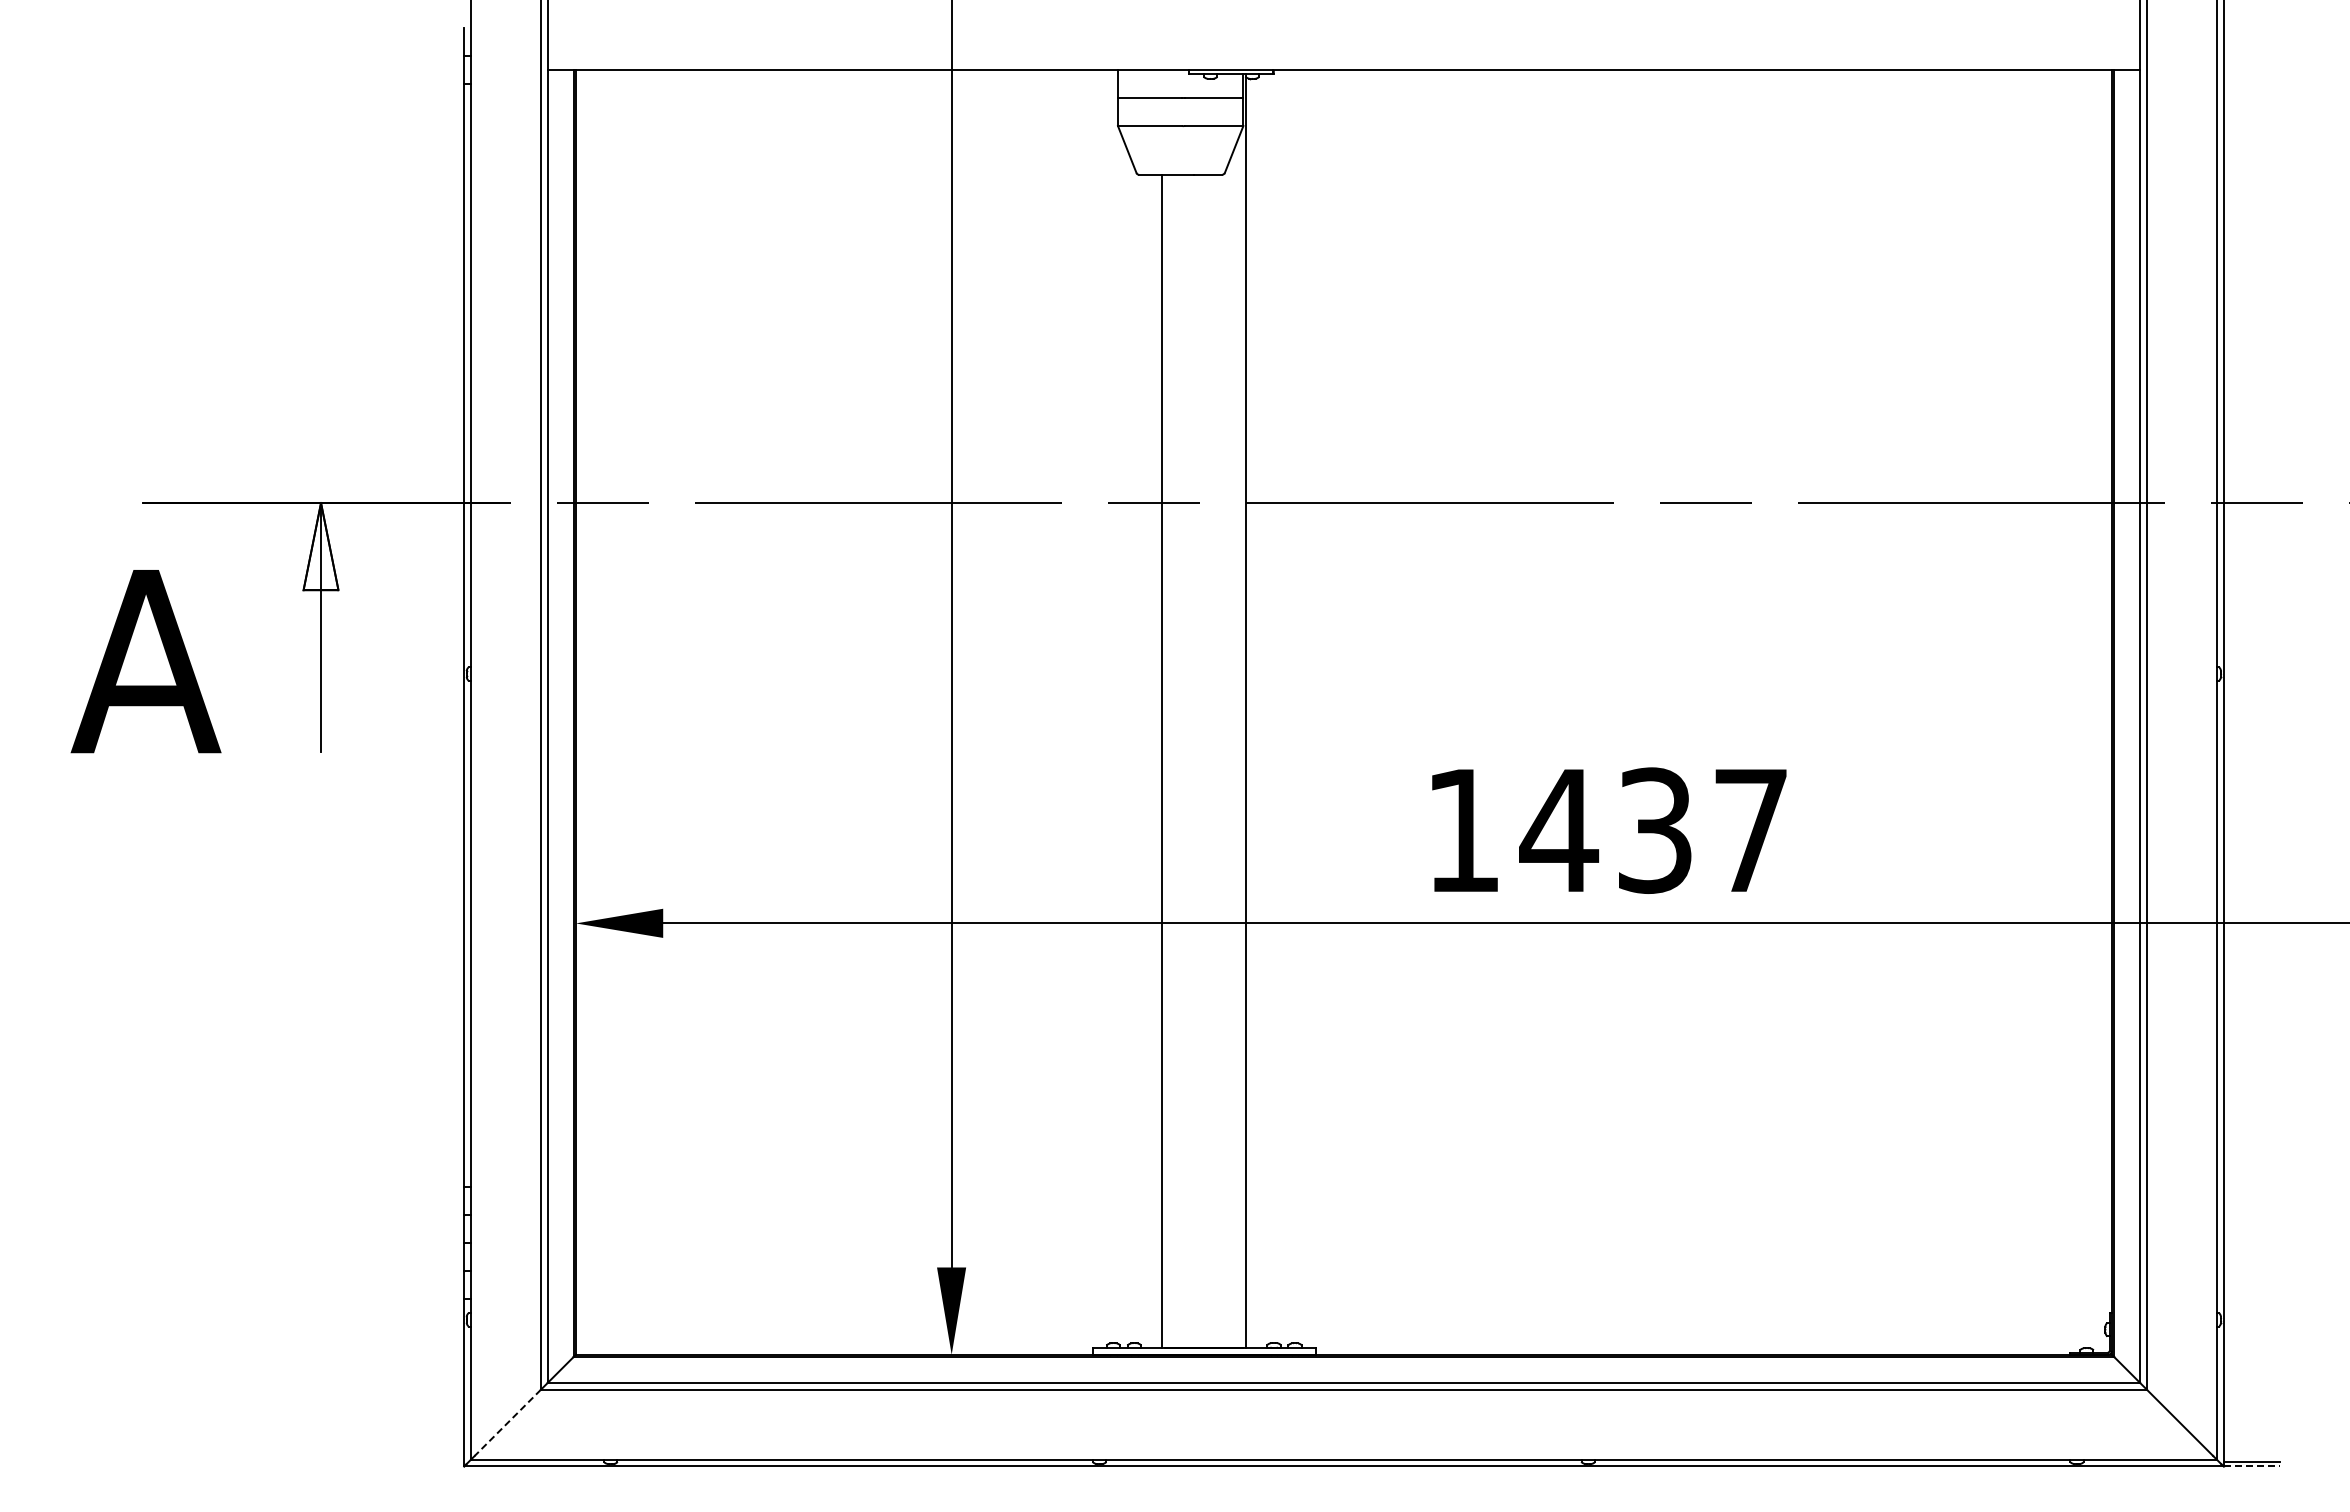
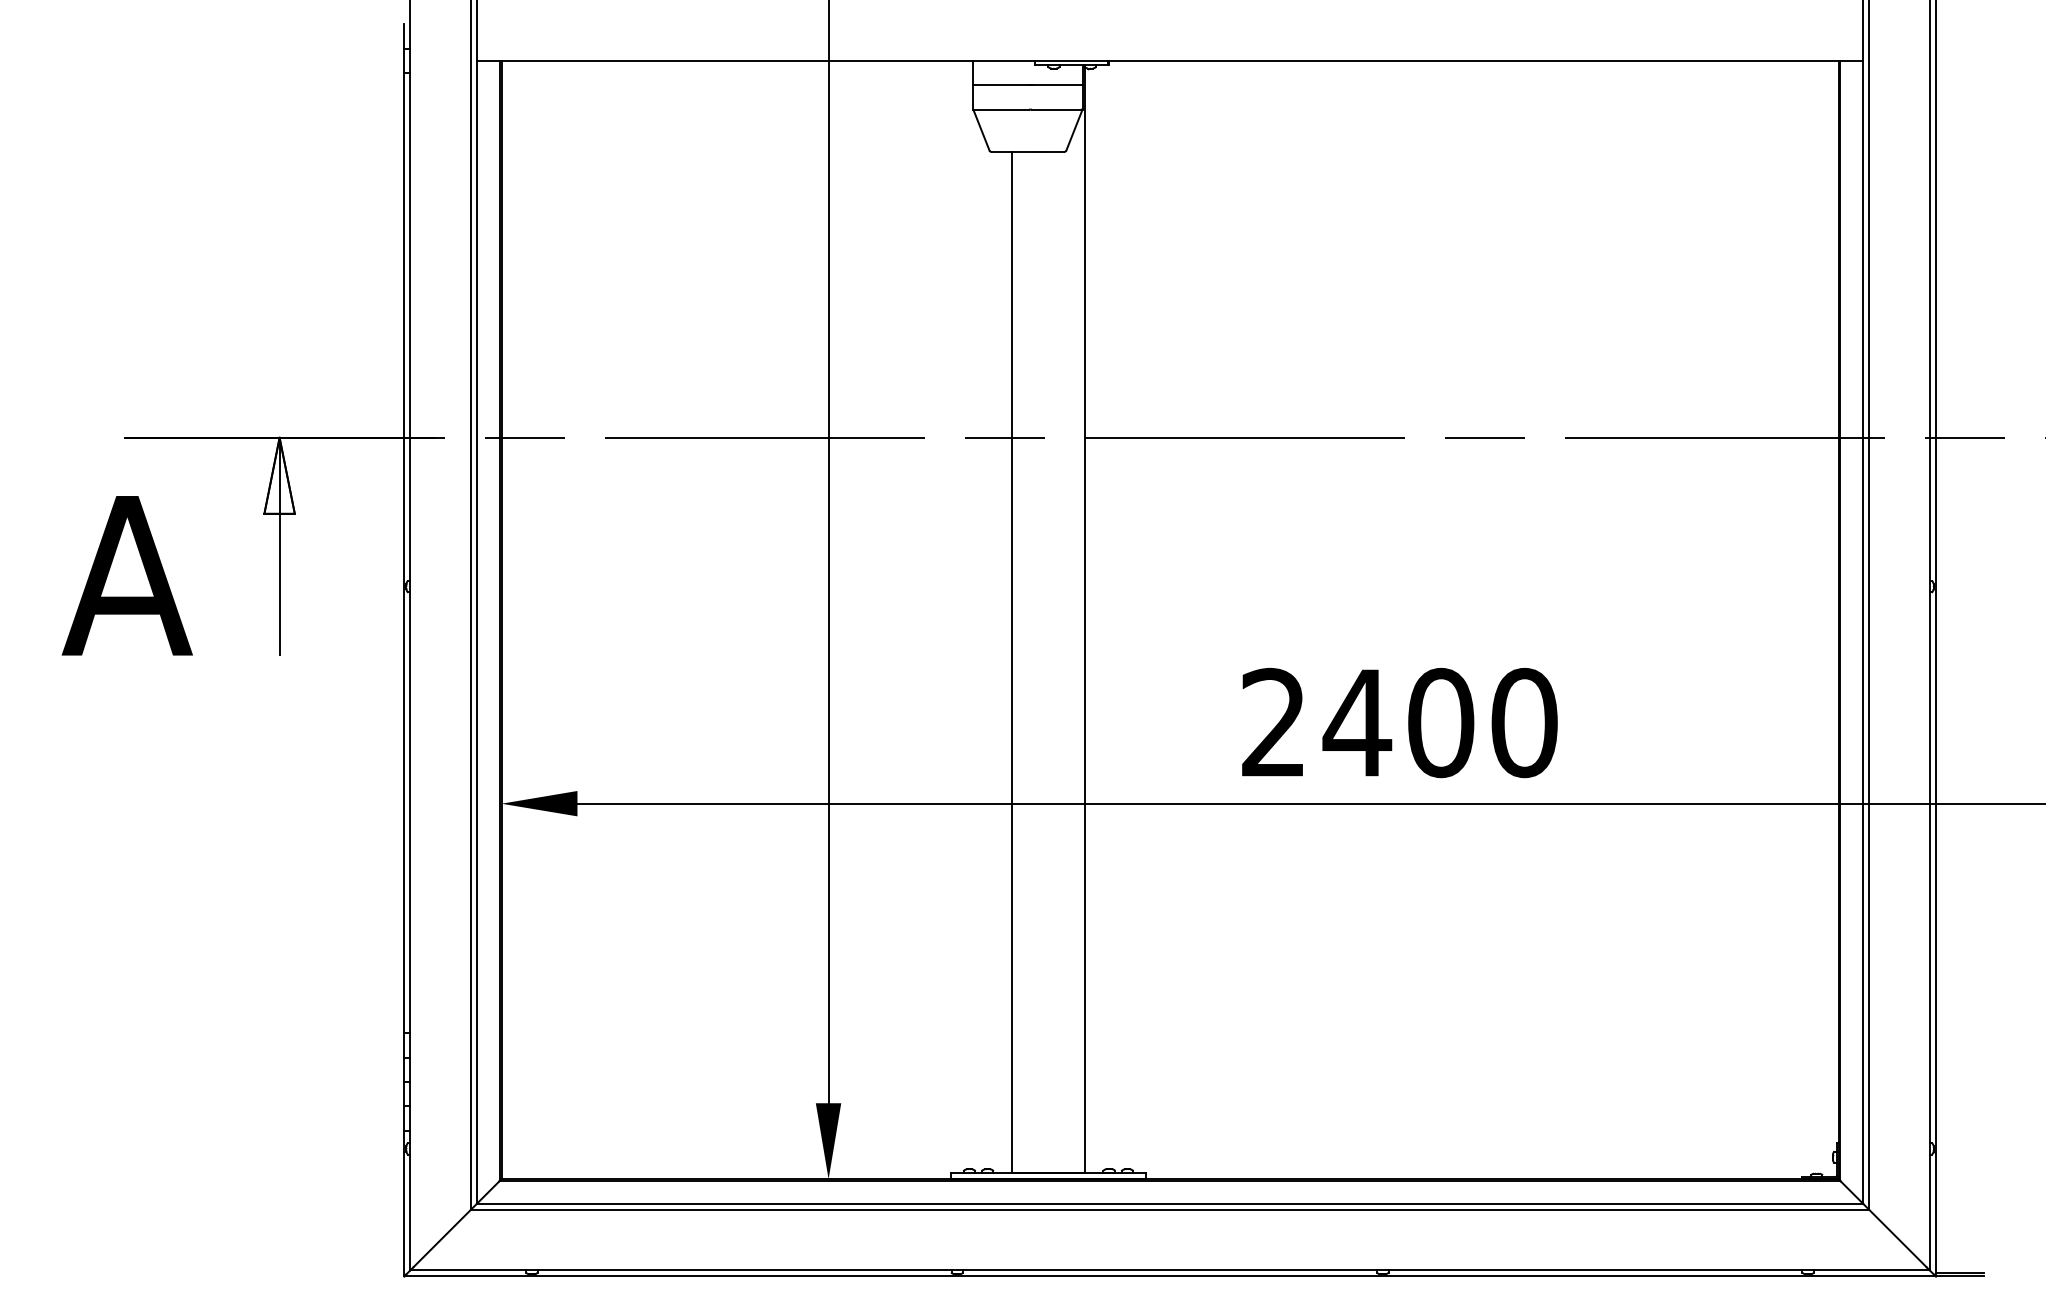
text: (1607, 830) -> (1399, 722), 1437 -> 2400
line: (507, 1422) -> (441, 1238), dashed -> solid
line: (2251, 1466) -> (1960, 1276), dashed -> solid

